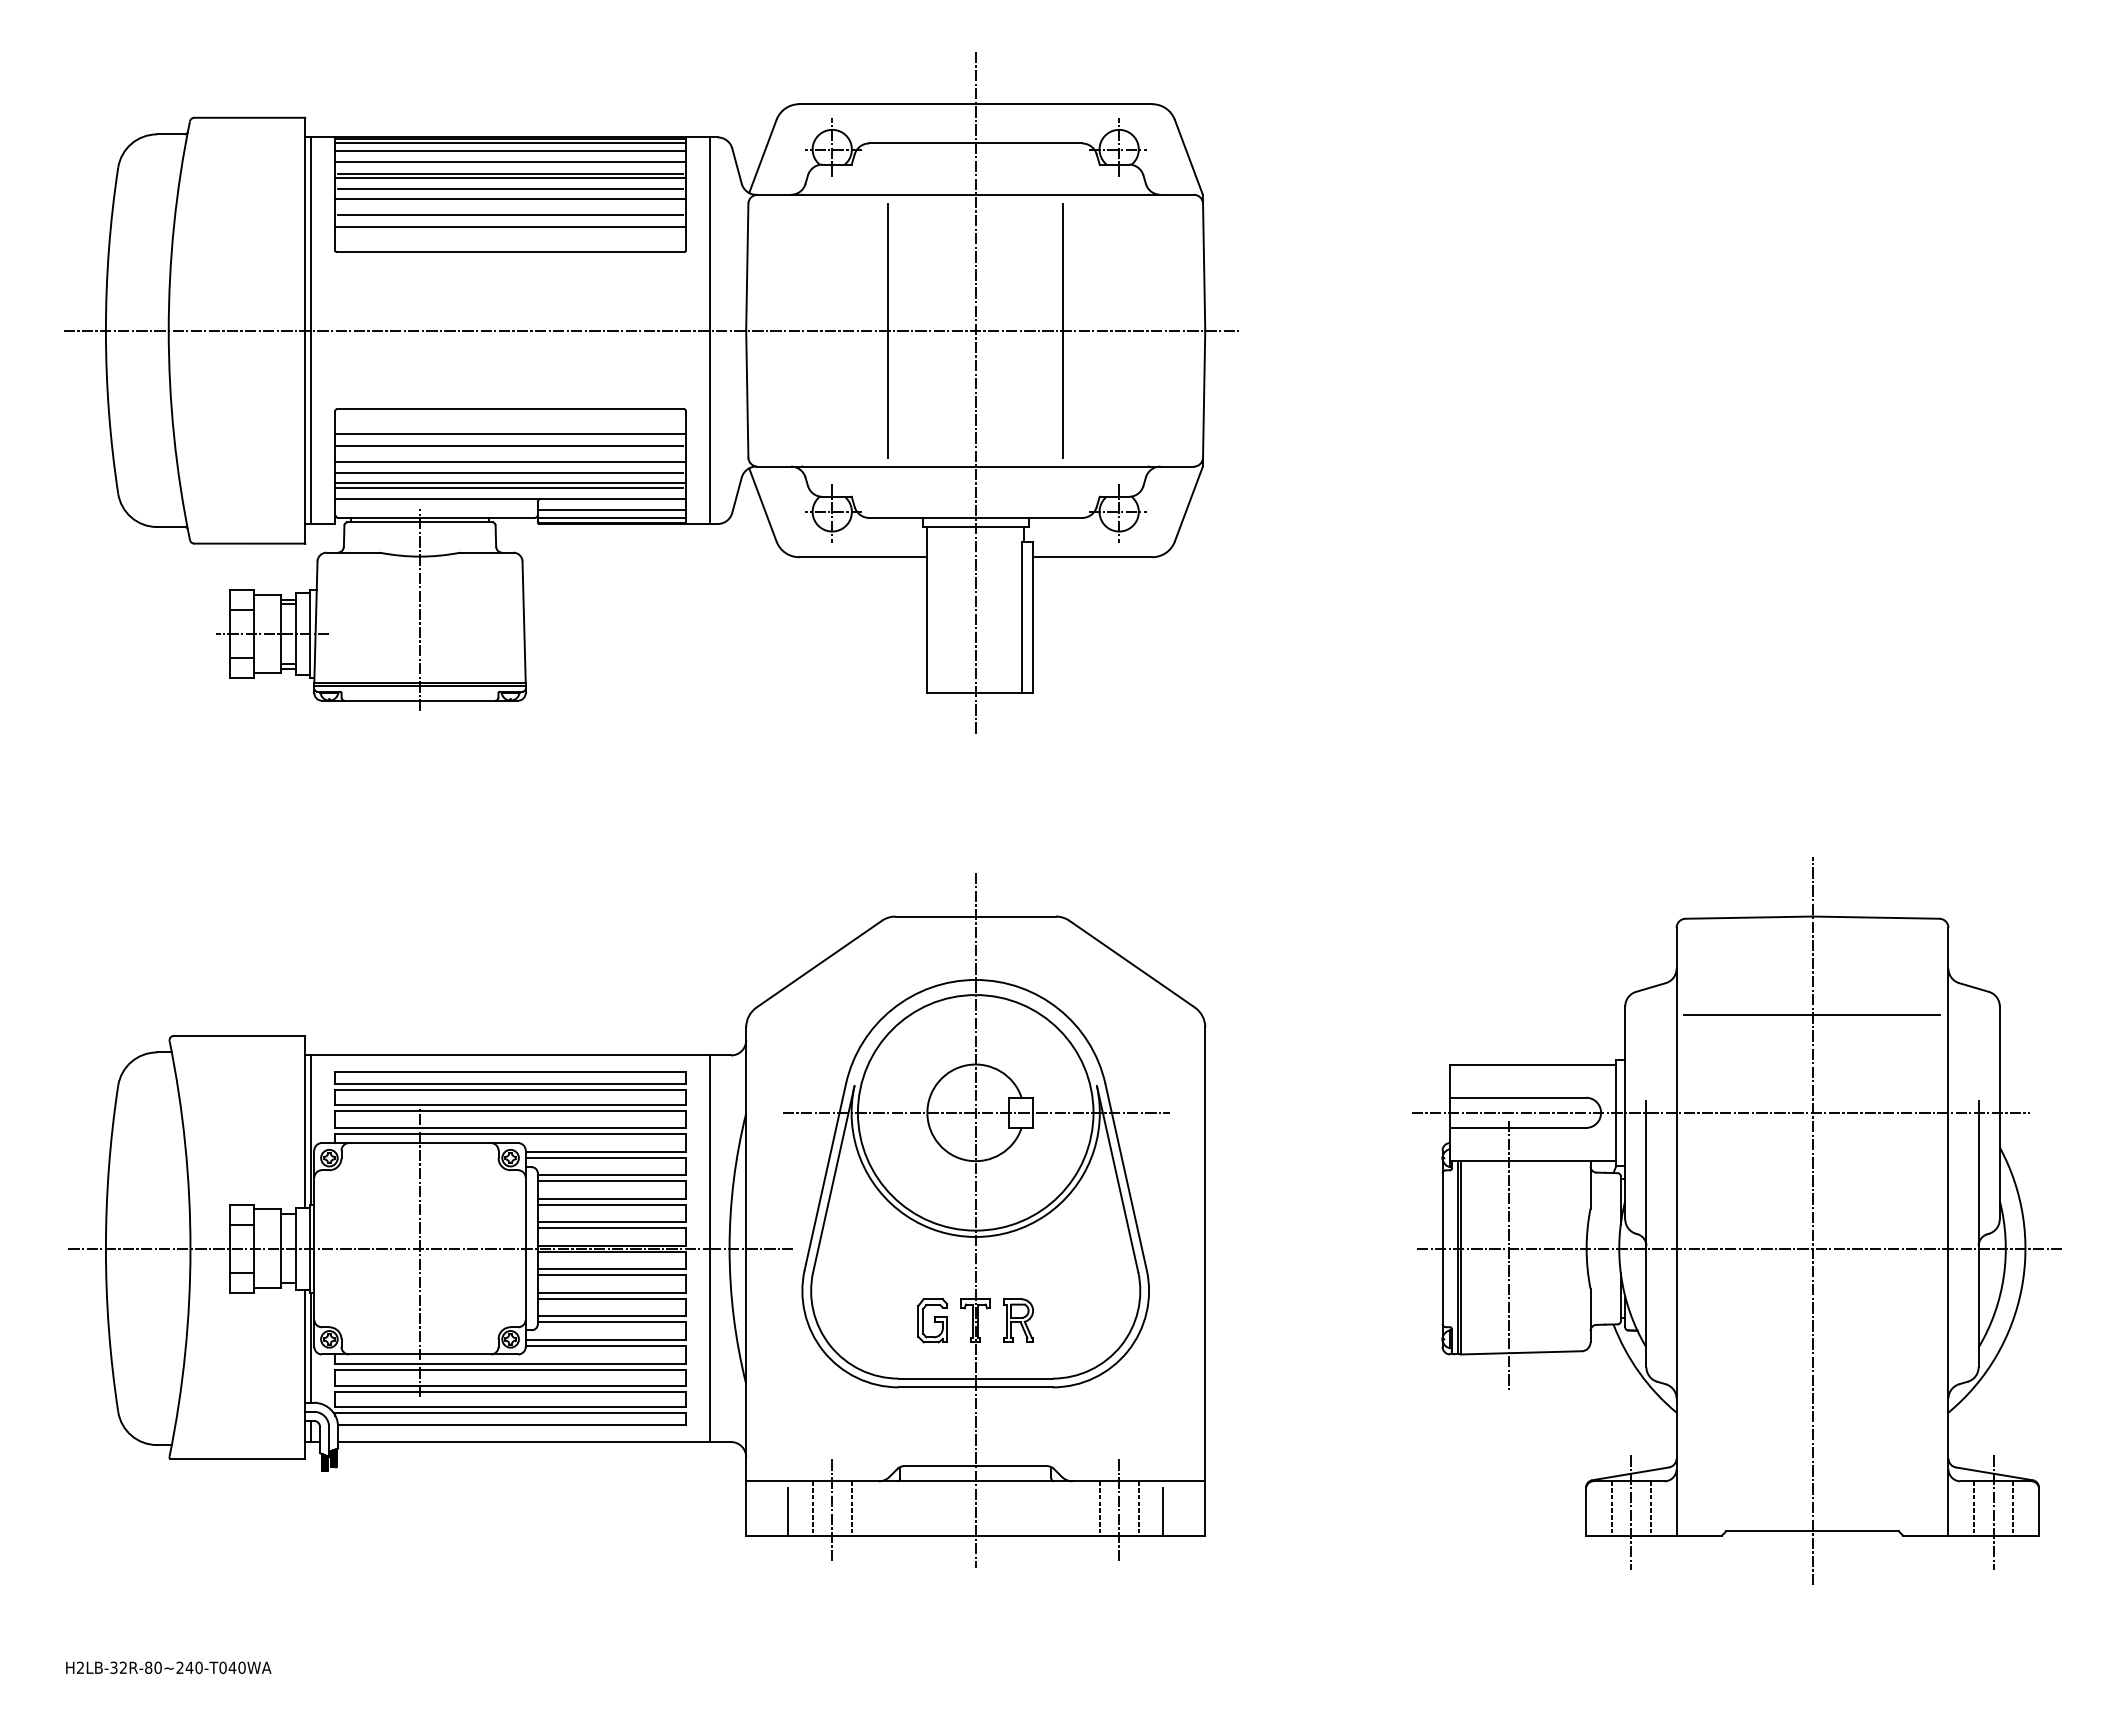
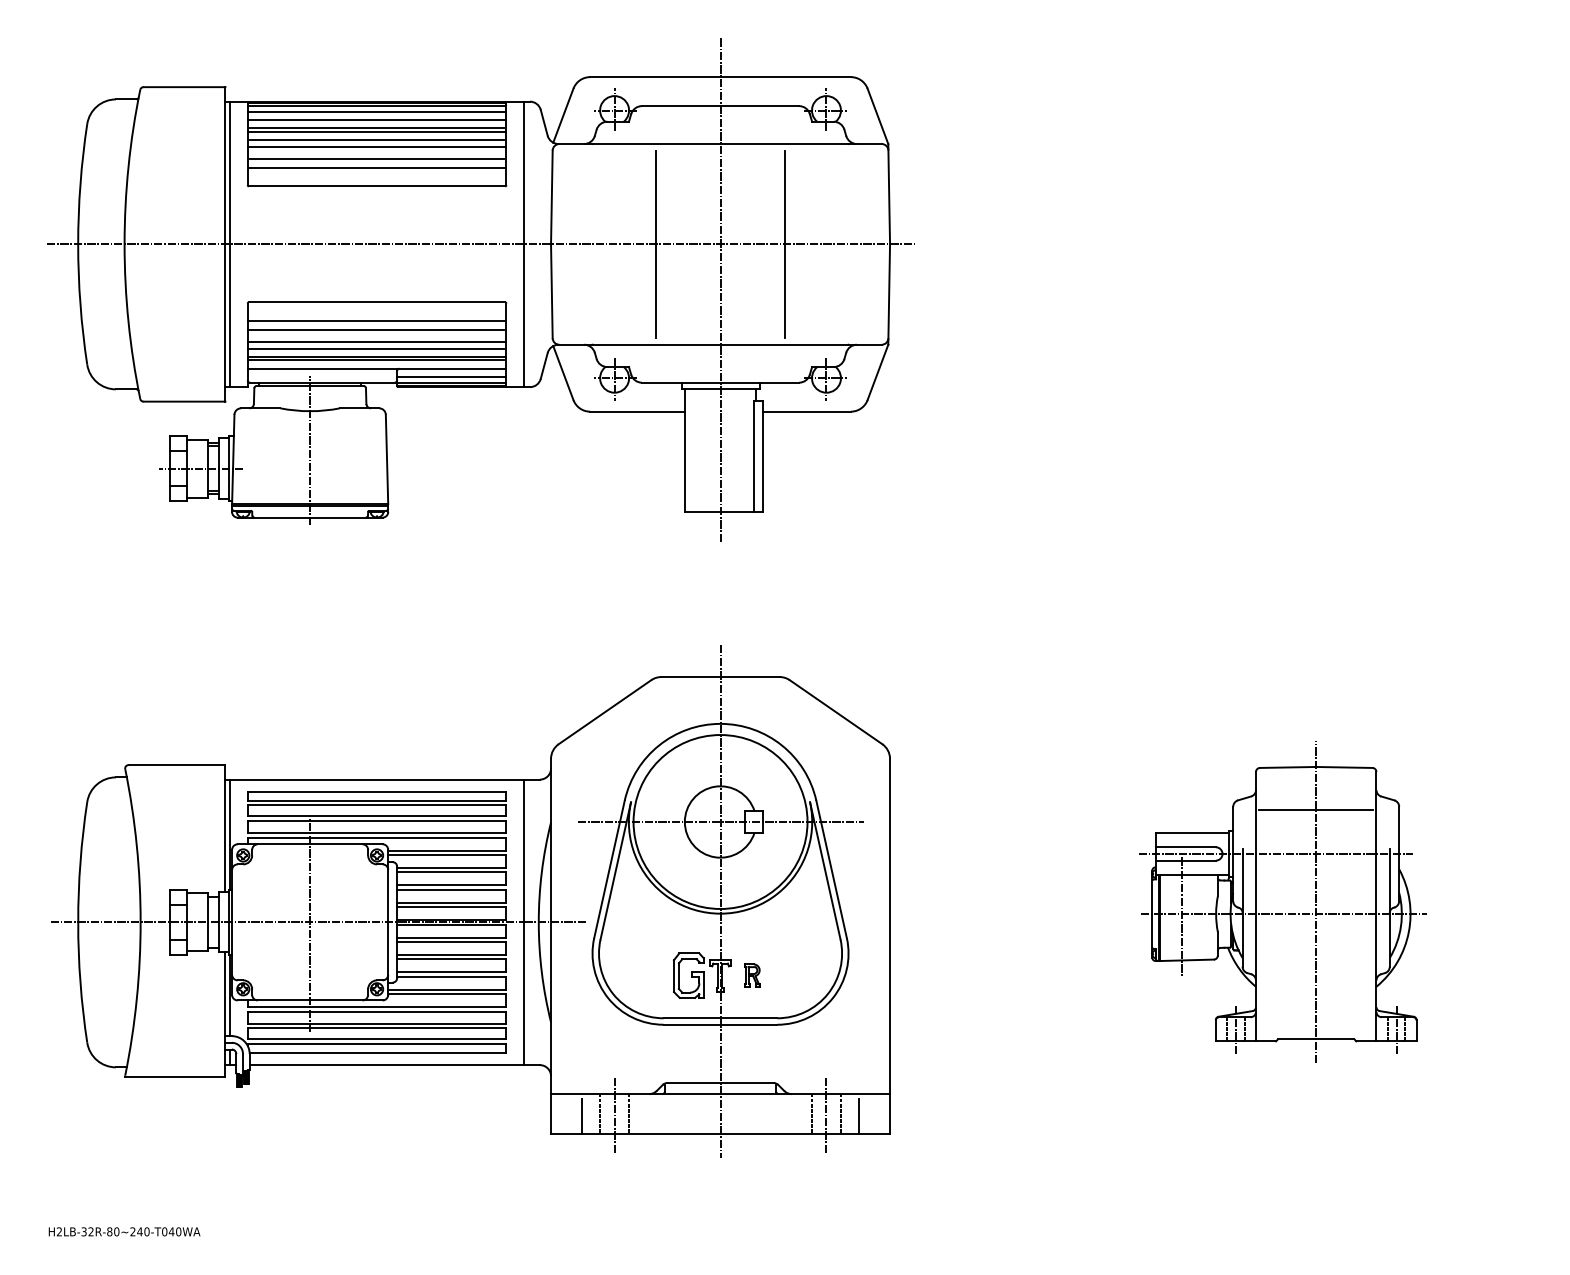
part: (1736, 1220) -> (1282, 901), size x0.6
part: (932, 1320) -> (688, 975), size x1.4
part: (1018, 1320) -> (752, 975), size x0.7

